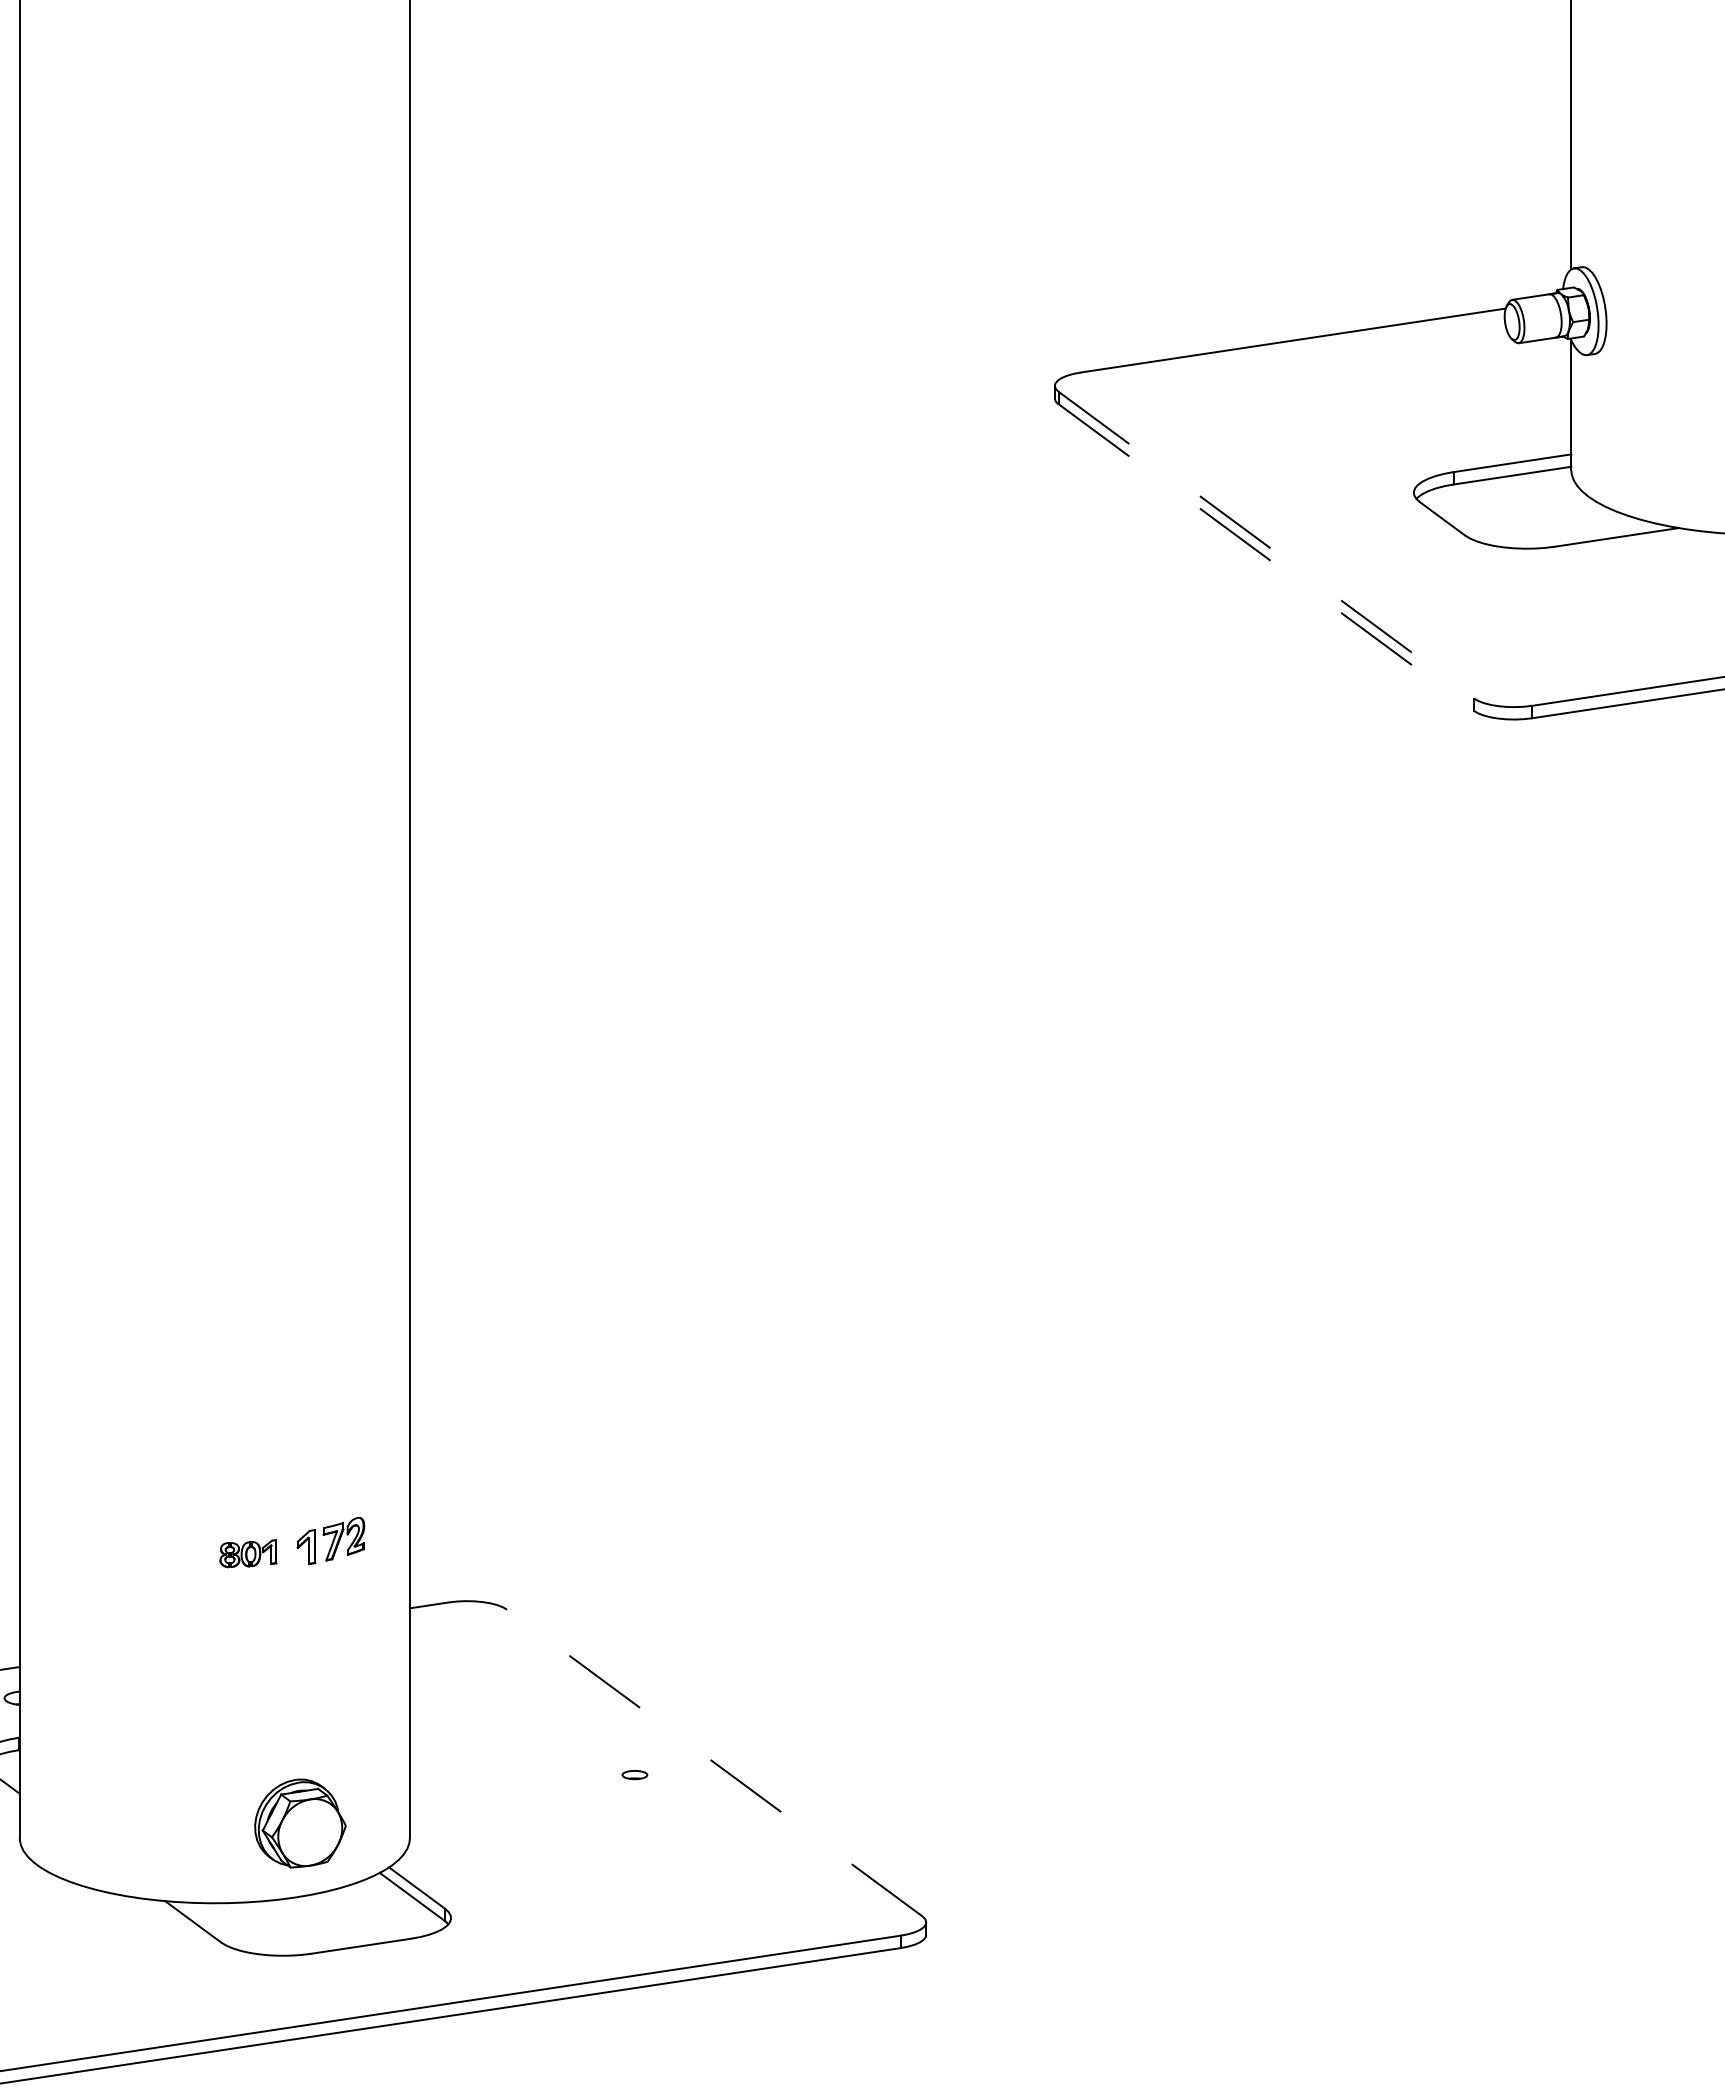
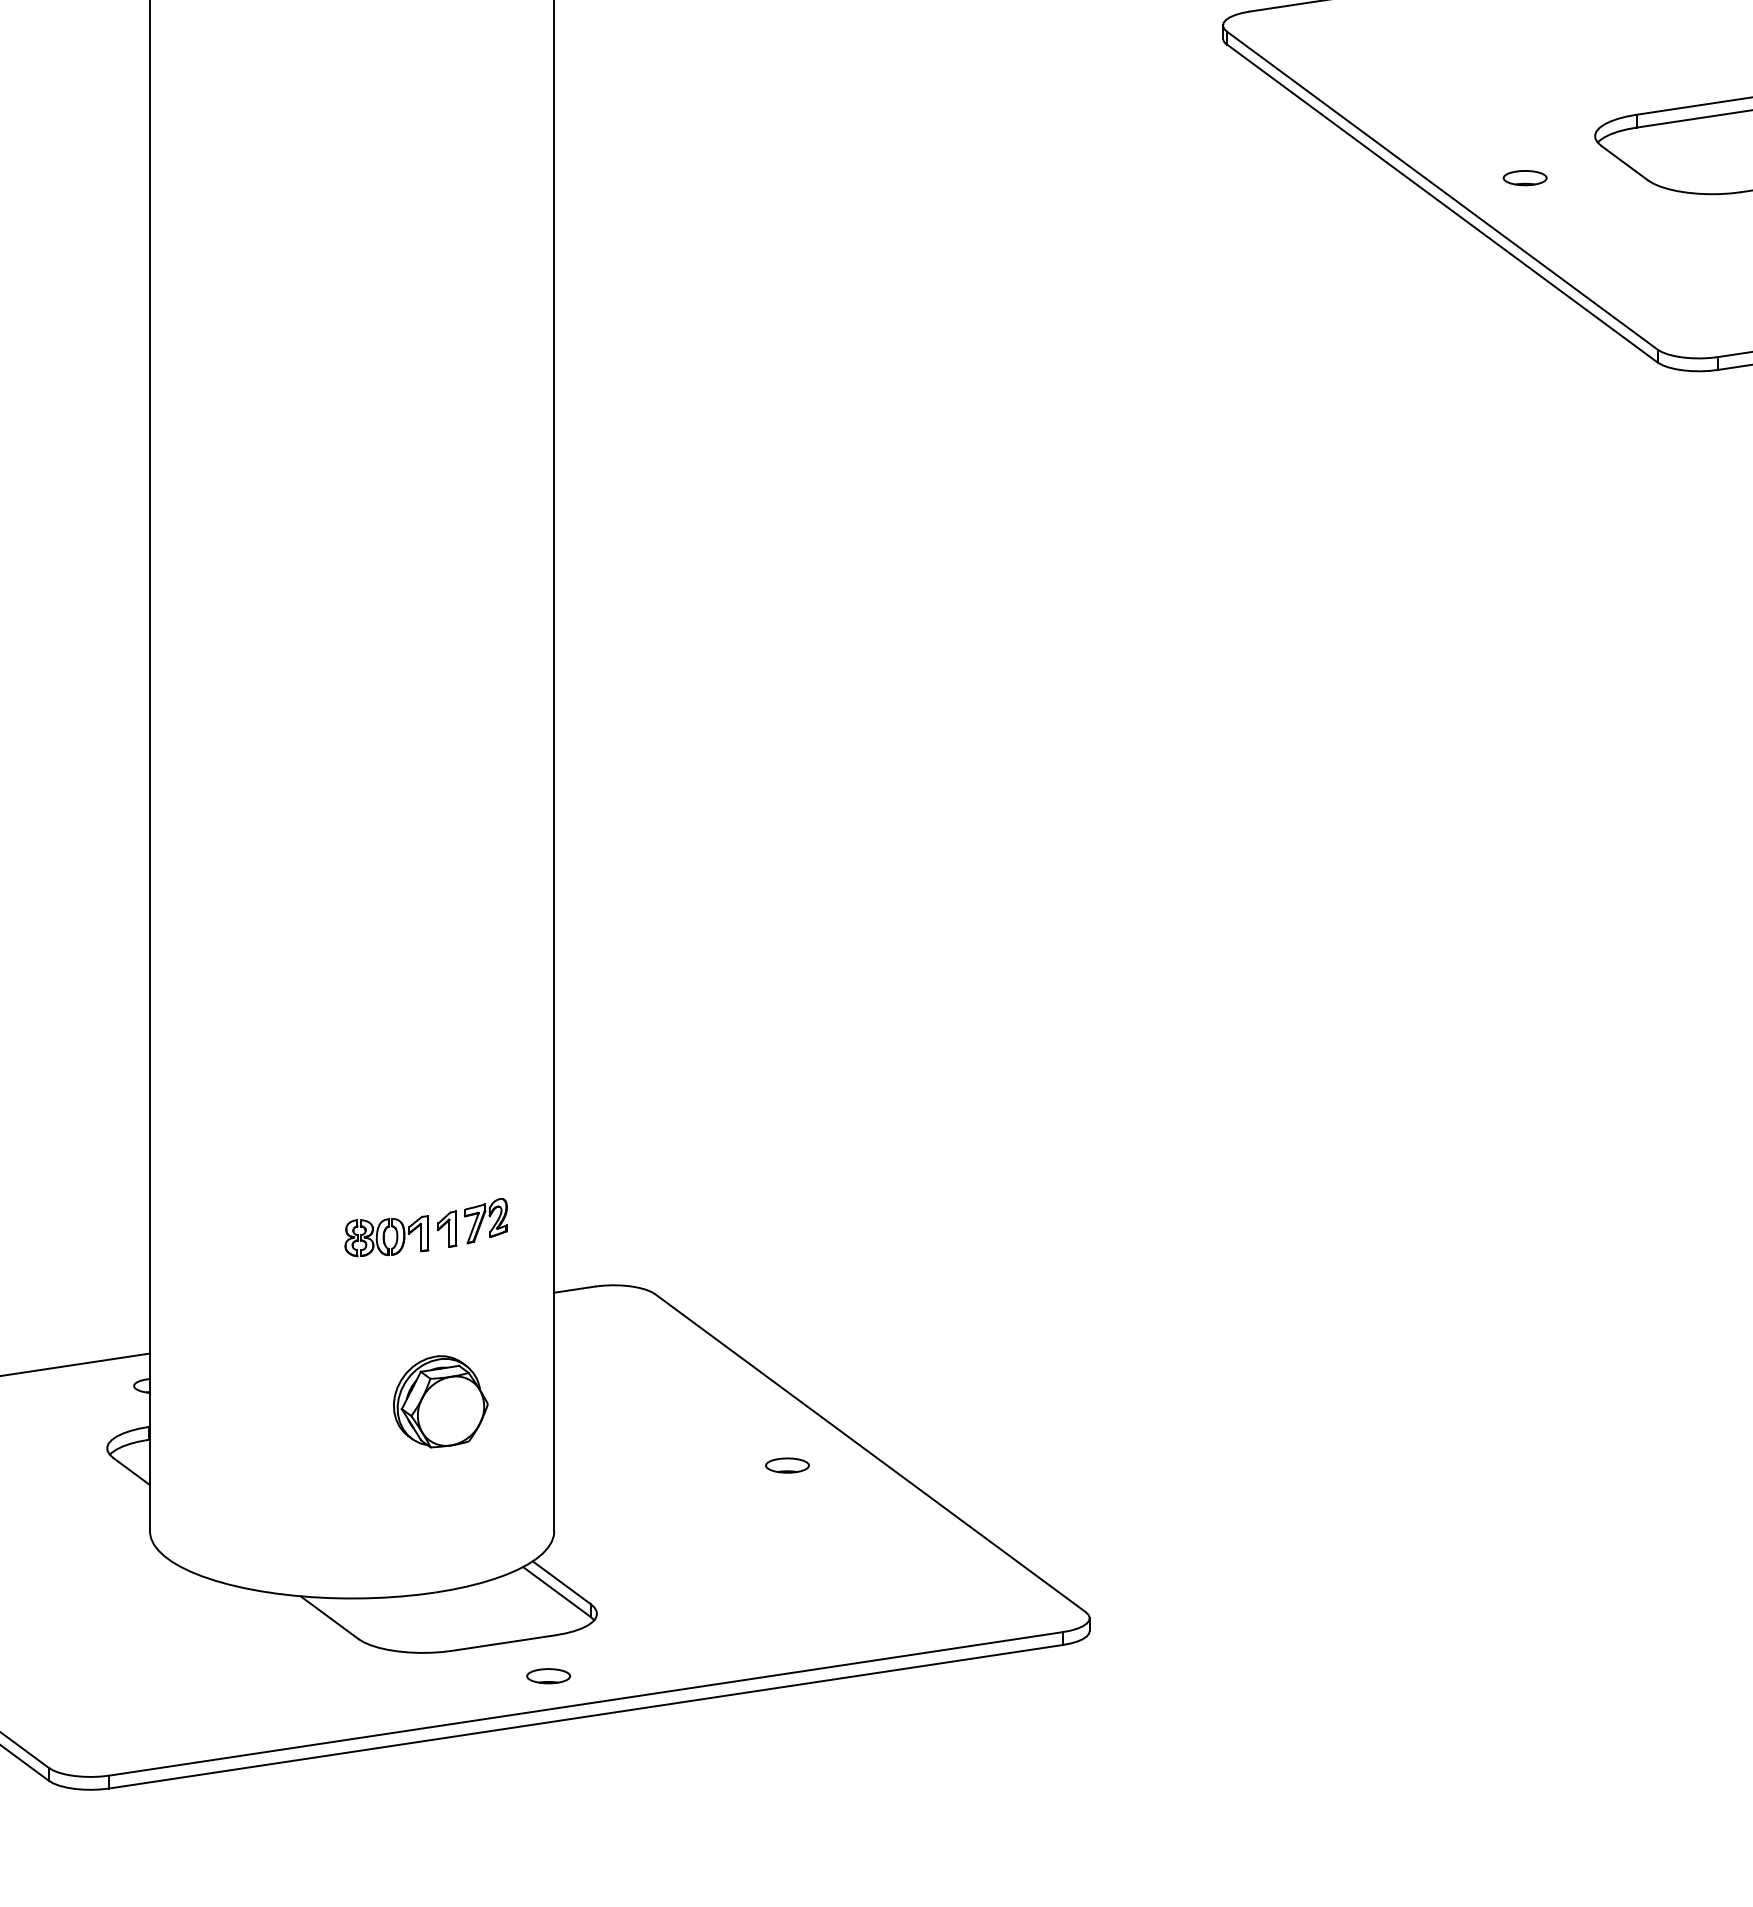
part: (1345, 532) -> (1524, 177), added
line: (1266, 545) -> (1442, 190), dashed -> solid
line: (1266, 557) -> (1442, 203), dashed -> solid
part: (248, 1553) -> (387, 1235), size x1.43
line: (714, 1762) -> (870, 1452), dashed -> solid
part: (634, 1774) -> (787, 1464), size x1.67
part: (300, 1823) -> (440, 1401), moved
part: (404, 1978) -> (548, 1676), added

